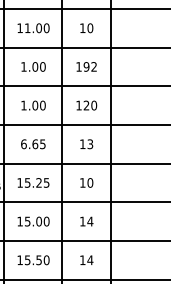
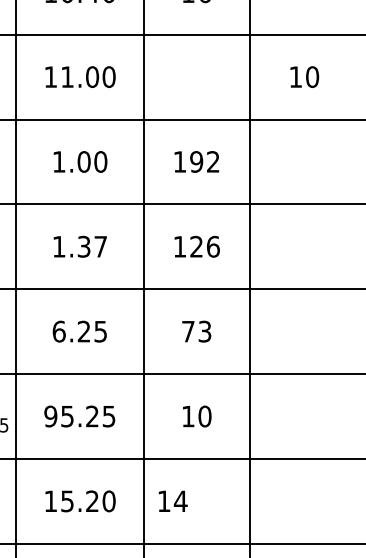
text: (86, 28) -> (303, 77), moved
text: (38, 105) -> (91, 246), 1.00 -> 1.37
text: (94, 105) -> (214, 246), 120 -> 126
text: (35, 144) -> (84, 332), 6.65 -> 6.25
text: (82, 144) -> (187, 332), 13 -> 73
text: (20, 182) -> (51, 415), 15.25 -> 95.25
text: (39, 221) -> (93, 501), 15.00 -> 15.20
text: (86, 221) -> (172, 501), moved

